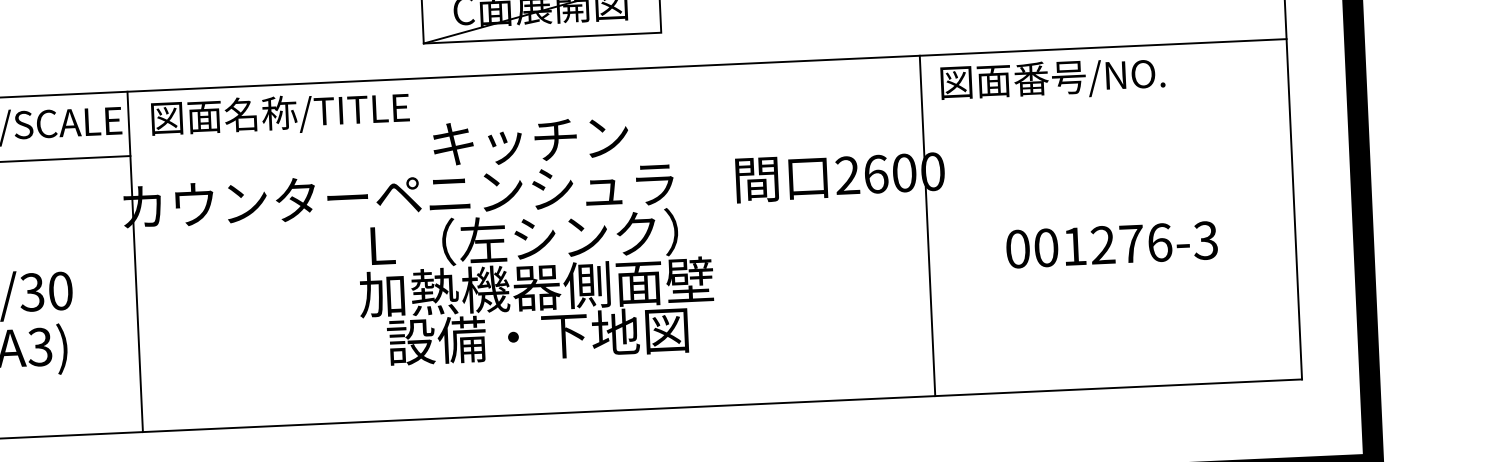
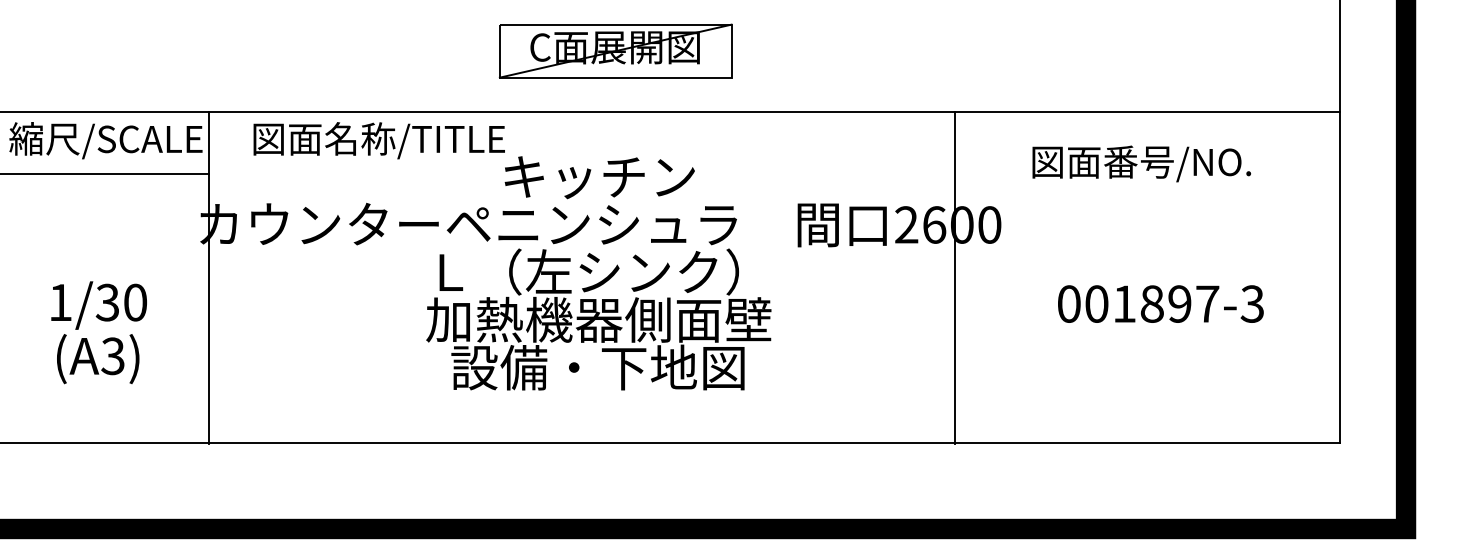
text: (1052, 79) -> (1141, 163), moved
text: (279, 114) -> (378, 140), moved
line: (927, 225) -> (955, 277), moved
text: (1131, 243) -> (1179, 303), 001276-3 -> 001897-3

